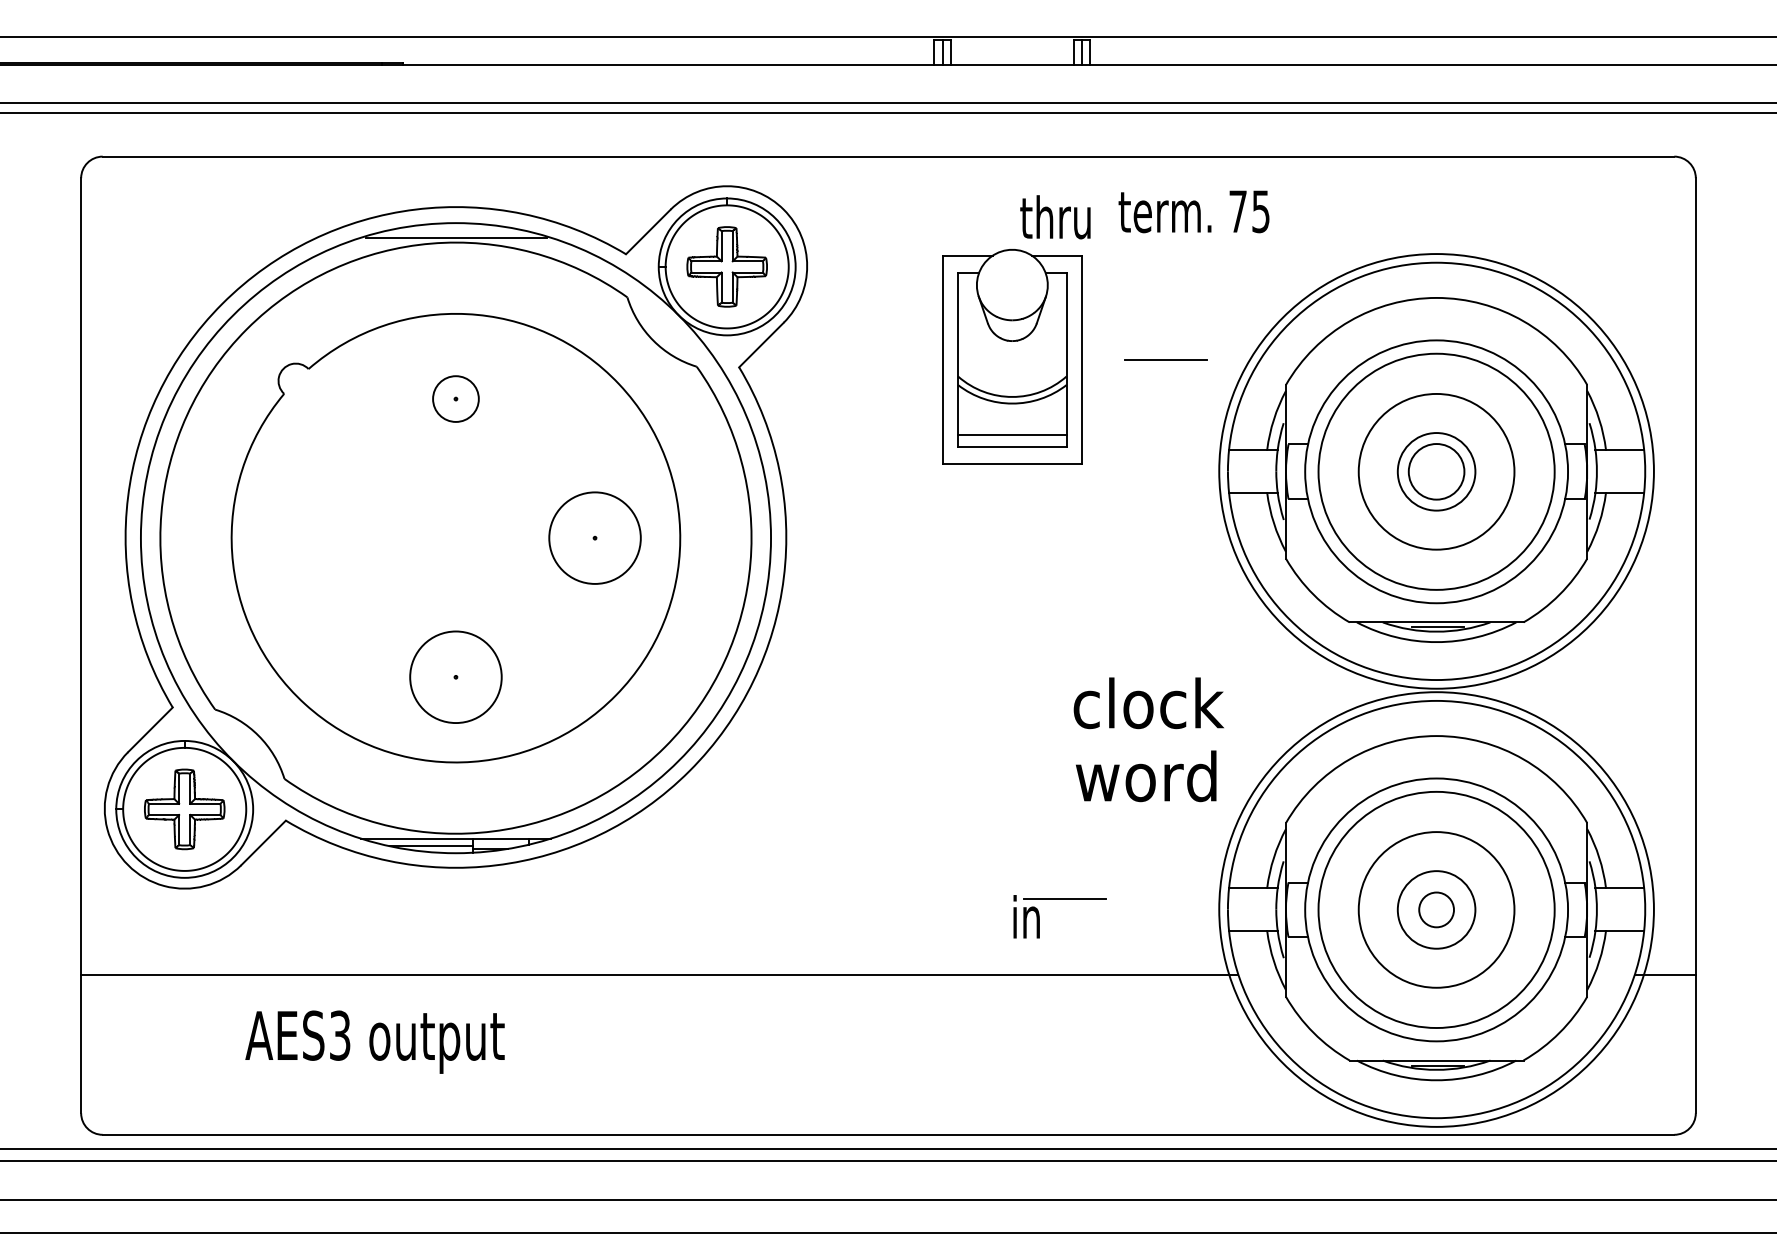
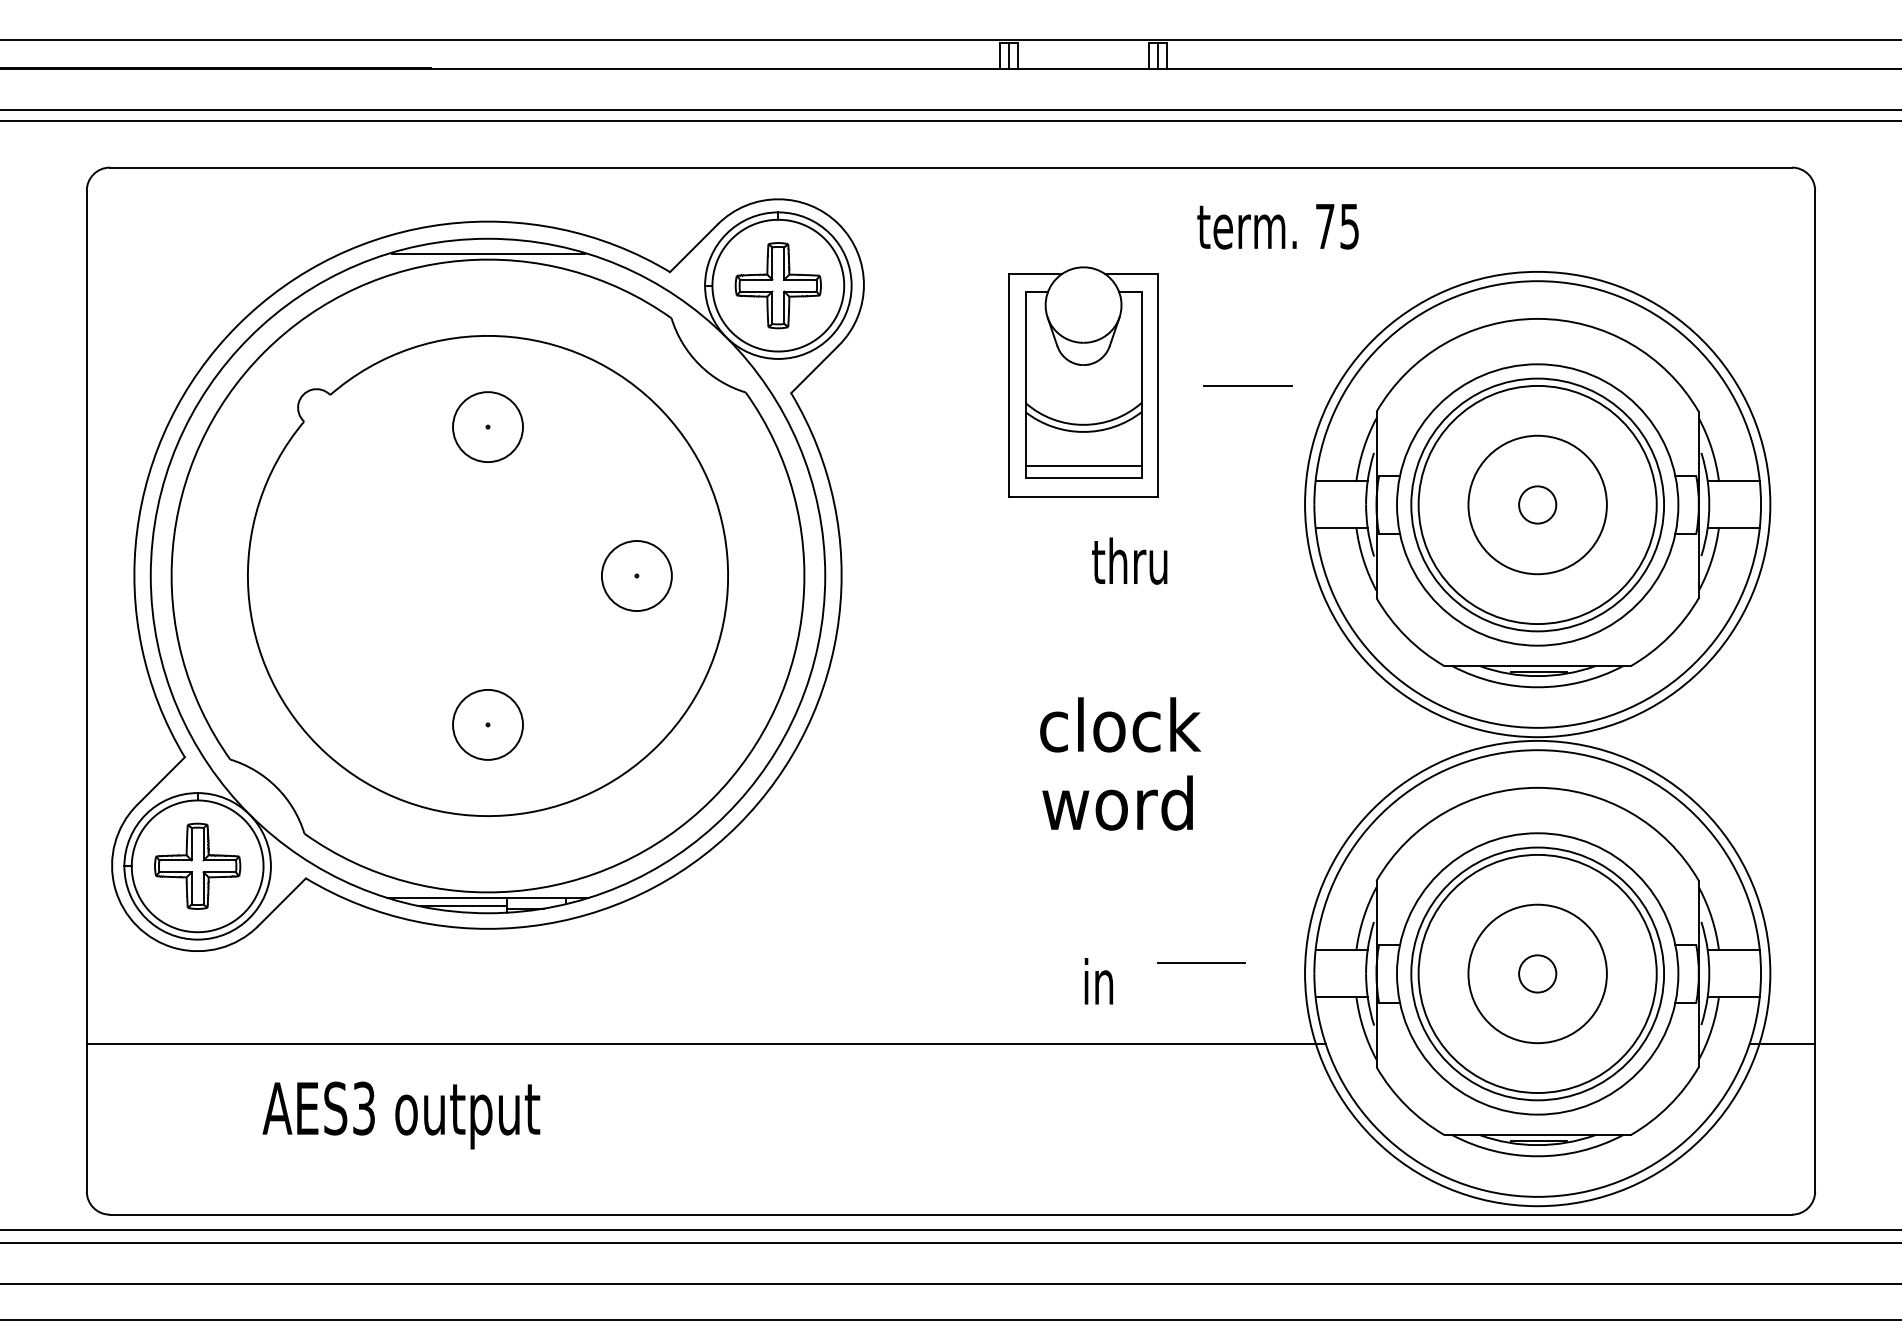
text: (1055, 217) -> (1129, 561), moved
circle: (455, 398) -> (487, 426), size x1.43
circle: (1436, 471) -> (1537, 504), size x0.62
circle: (1436, 471) -> (1537, 504), size x1.43
circle: (1436, 471) -> (1537, 504), size x1.67
circle: (594, 537) -> (636, 575), size x0.71
circle: (455, 676) -> (487, 724), size x0.71
text: (1148, 739) -> (1120, 763), moved
line: (1064, 898) -> (1201, 961), moved
circle: (1436, 909) -> (1537, 973), size x1.43
circle: (1436, 909) -> (1537, 973), size x1.67

